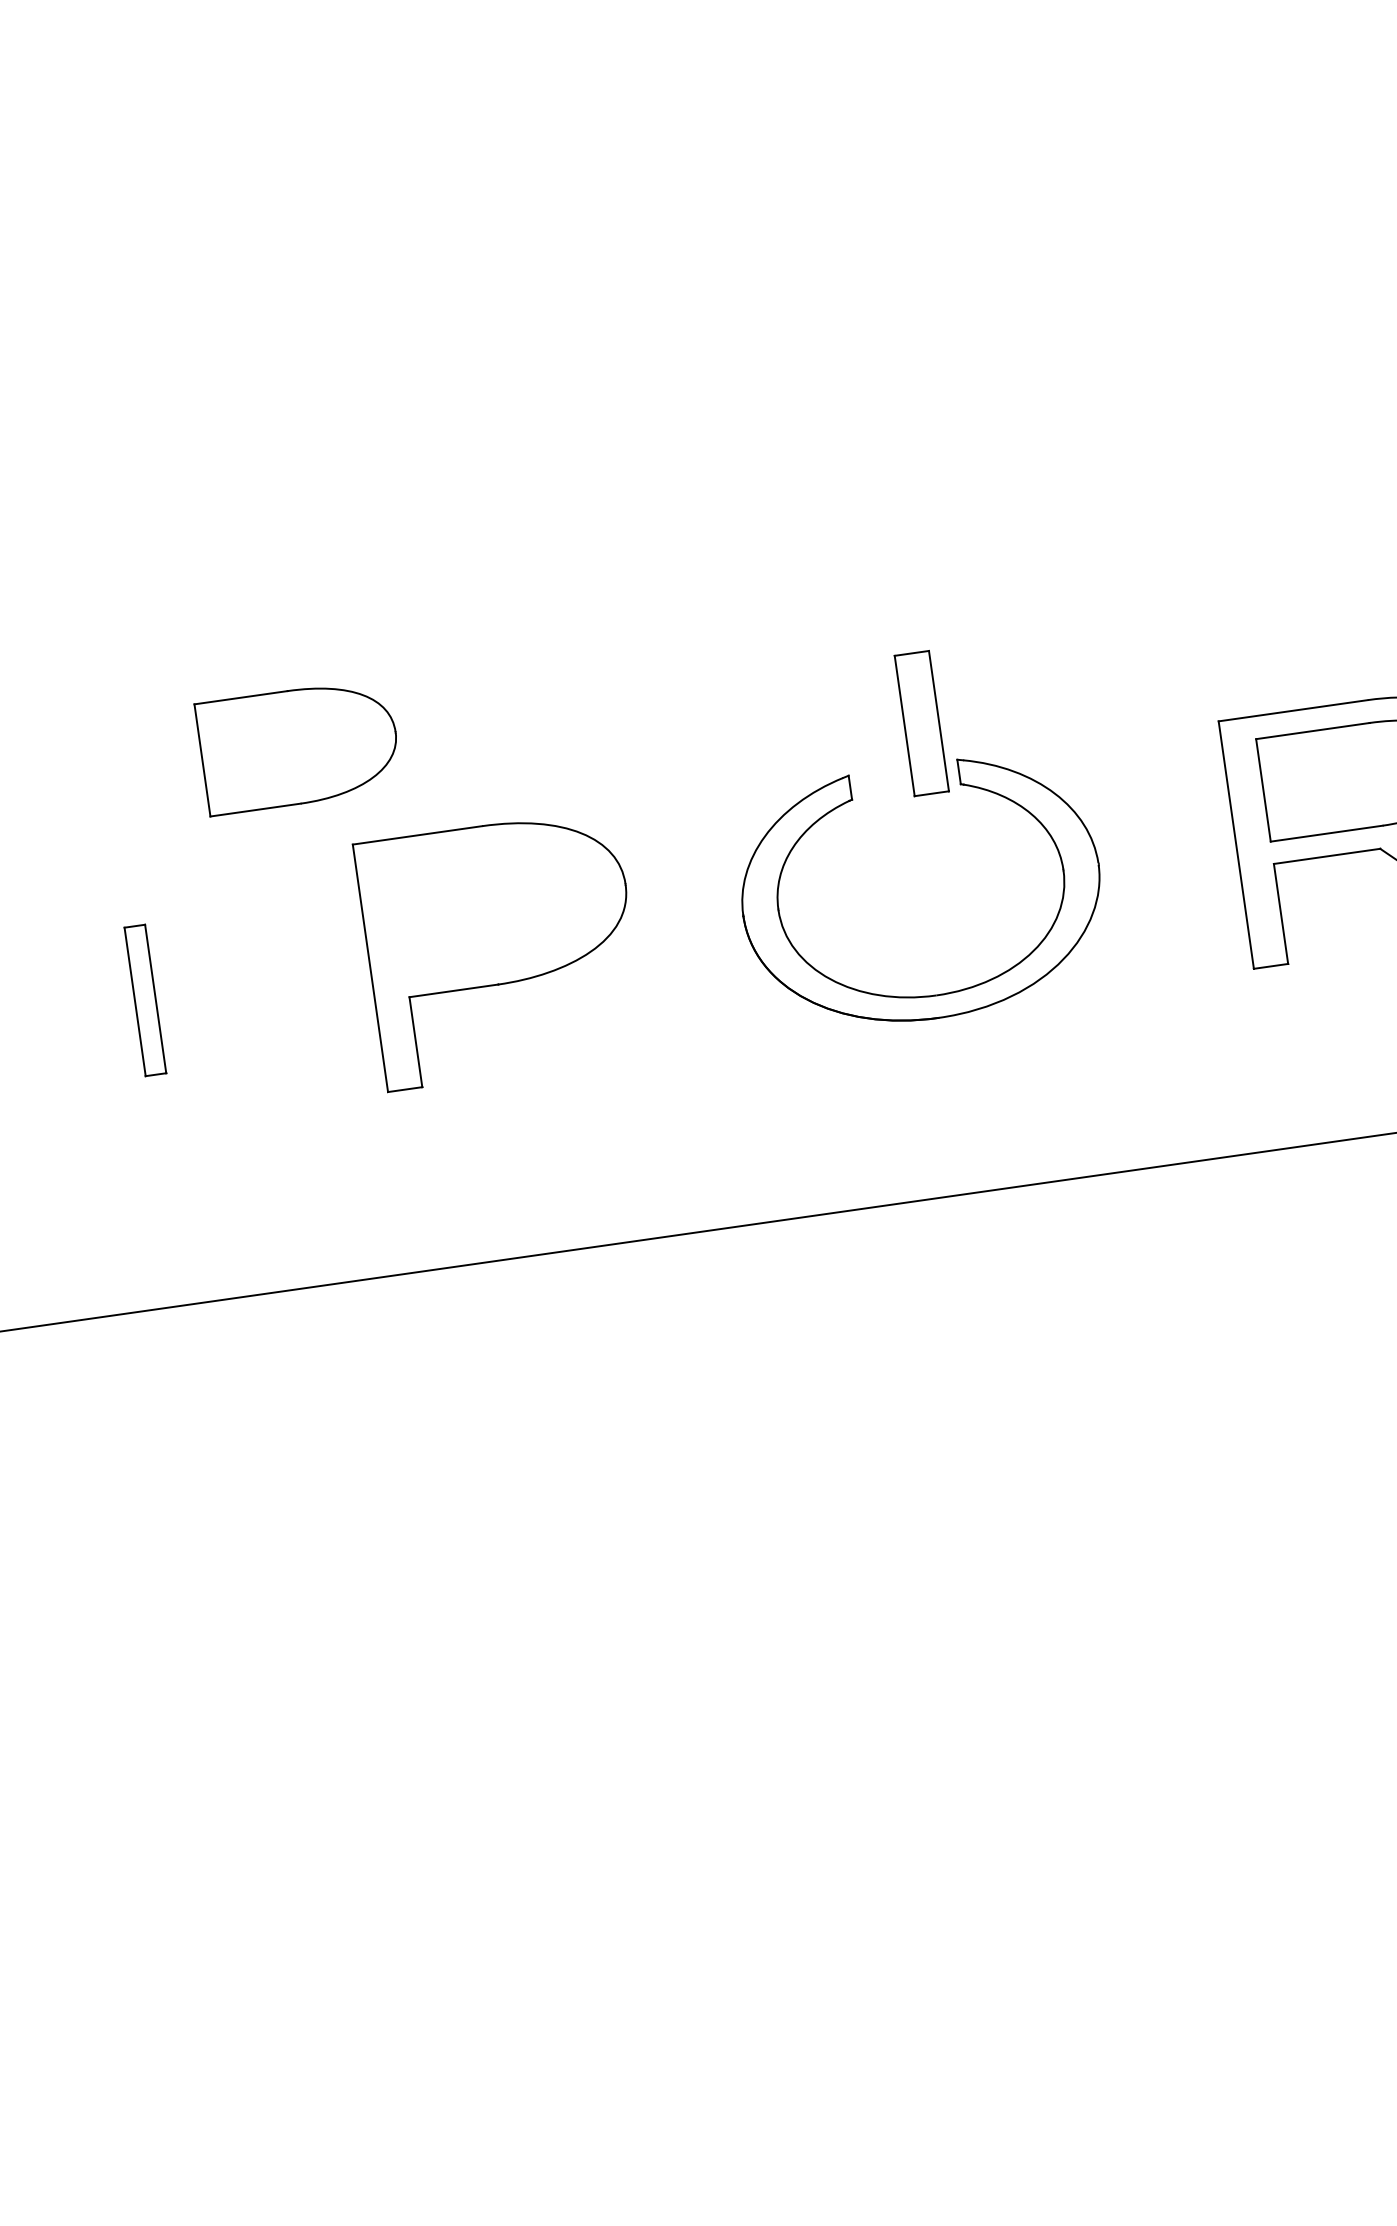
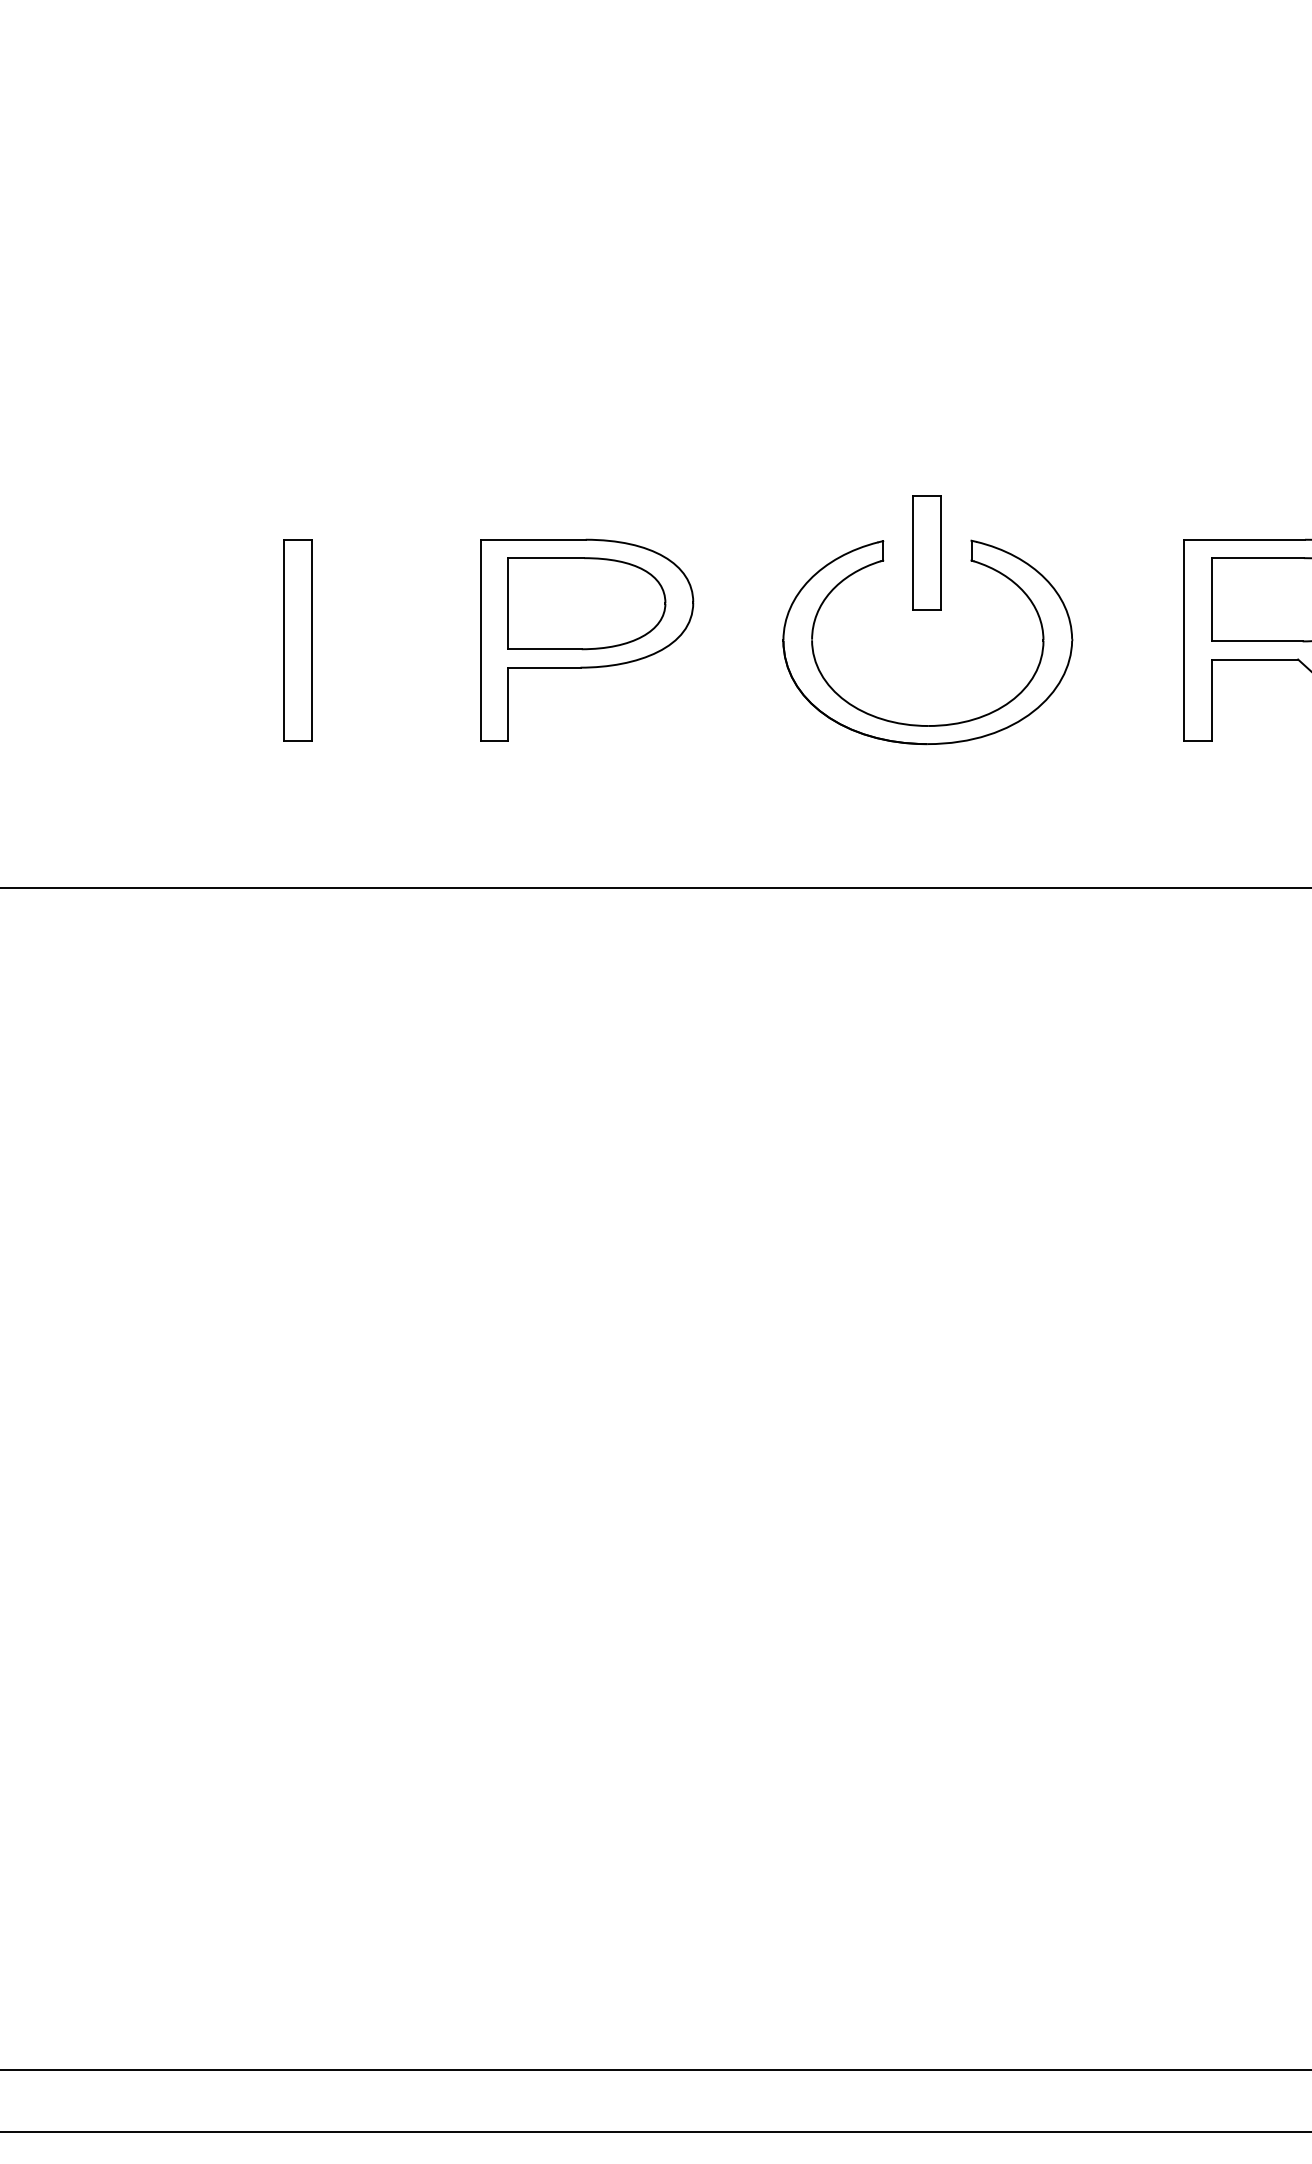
part: (920, 723) -> (926, 552), moved
part: (298, 746) -> (586, 603), moved
part: (145, 1000) -> (297, 640), size x1.67

